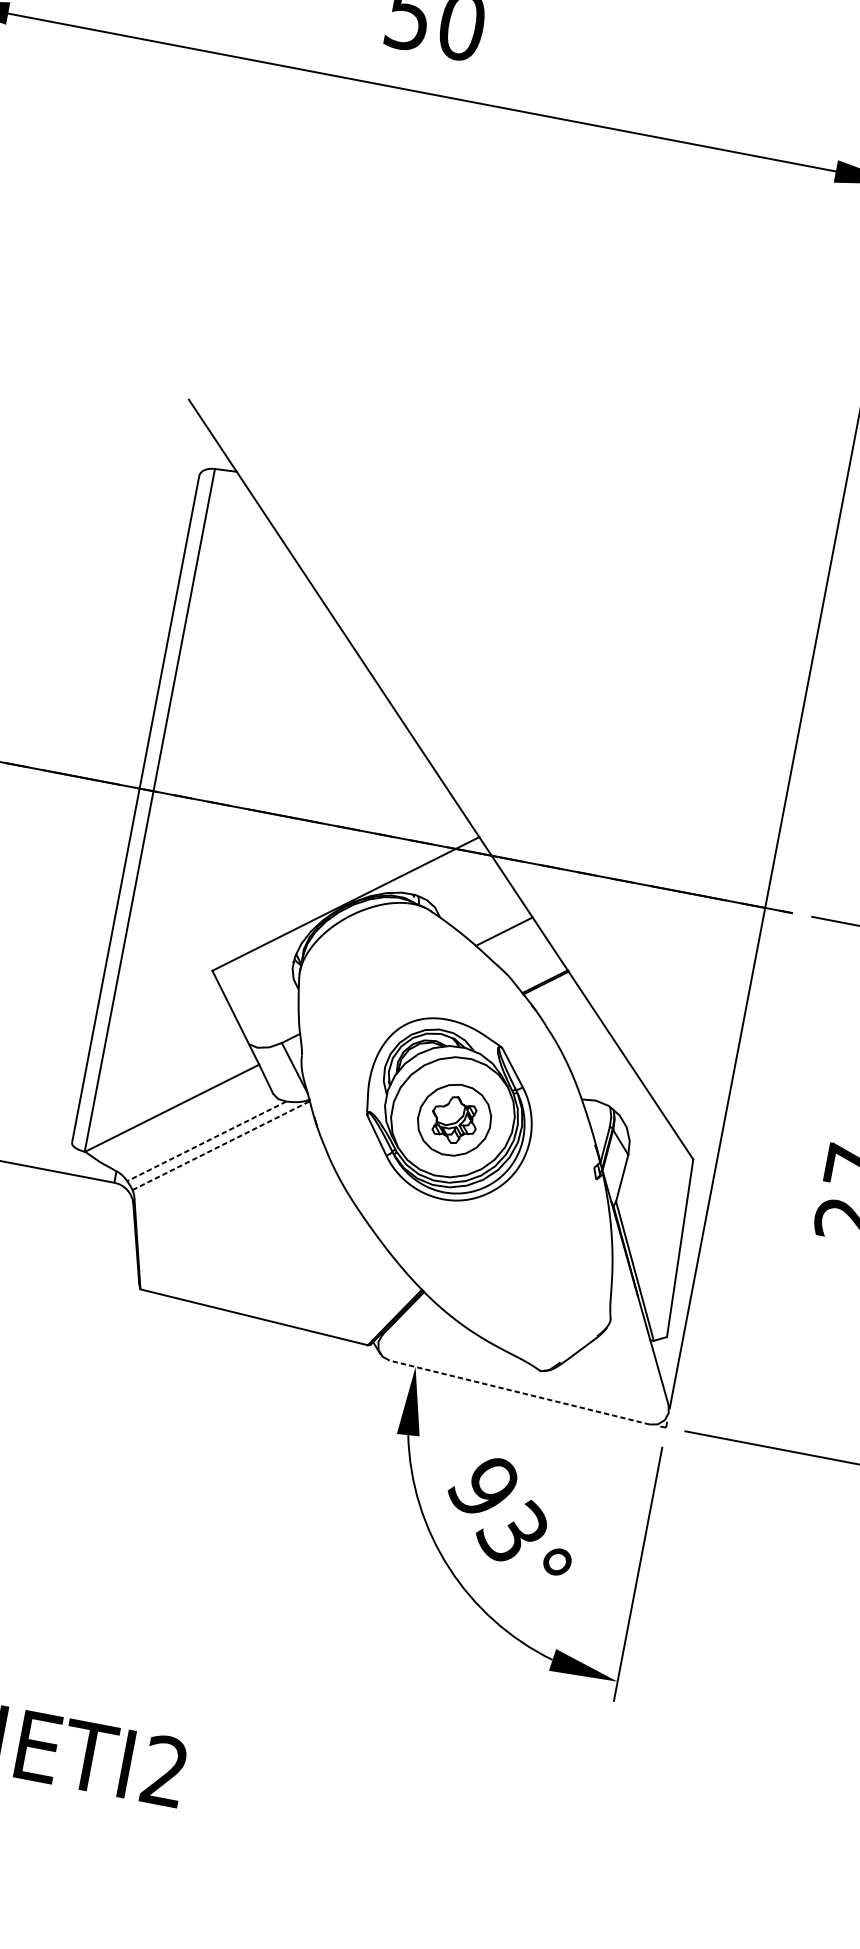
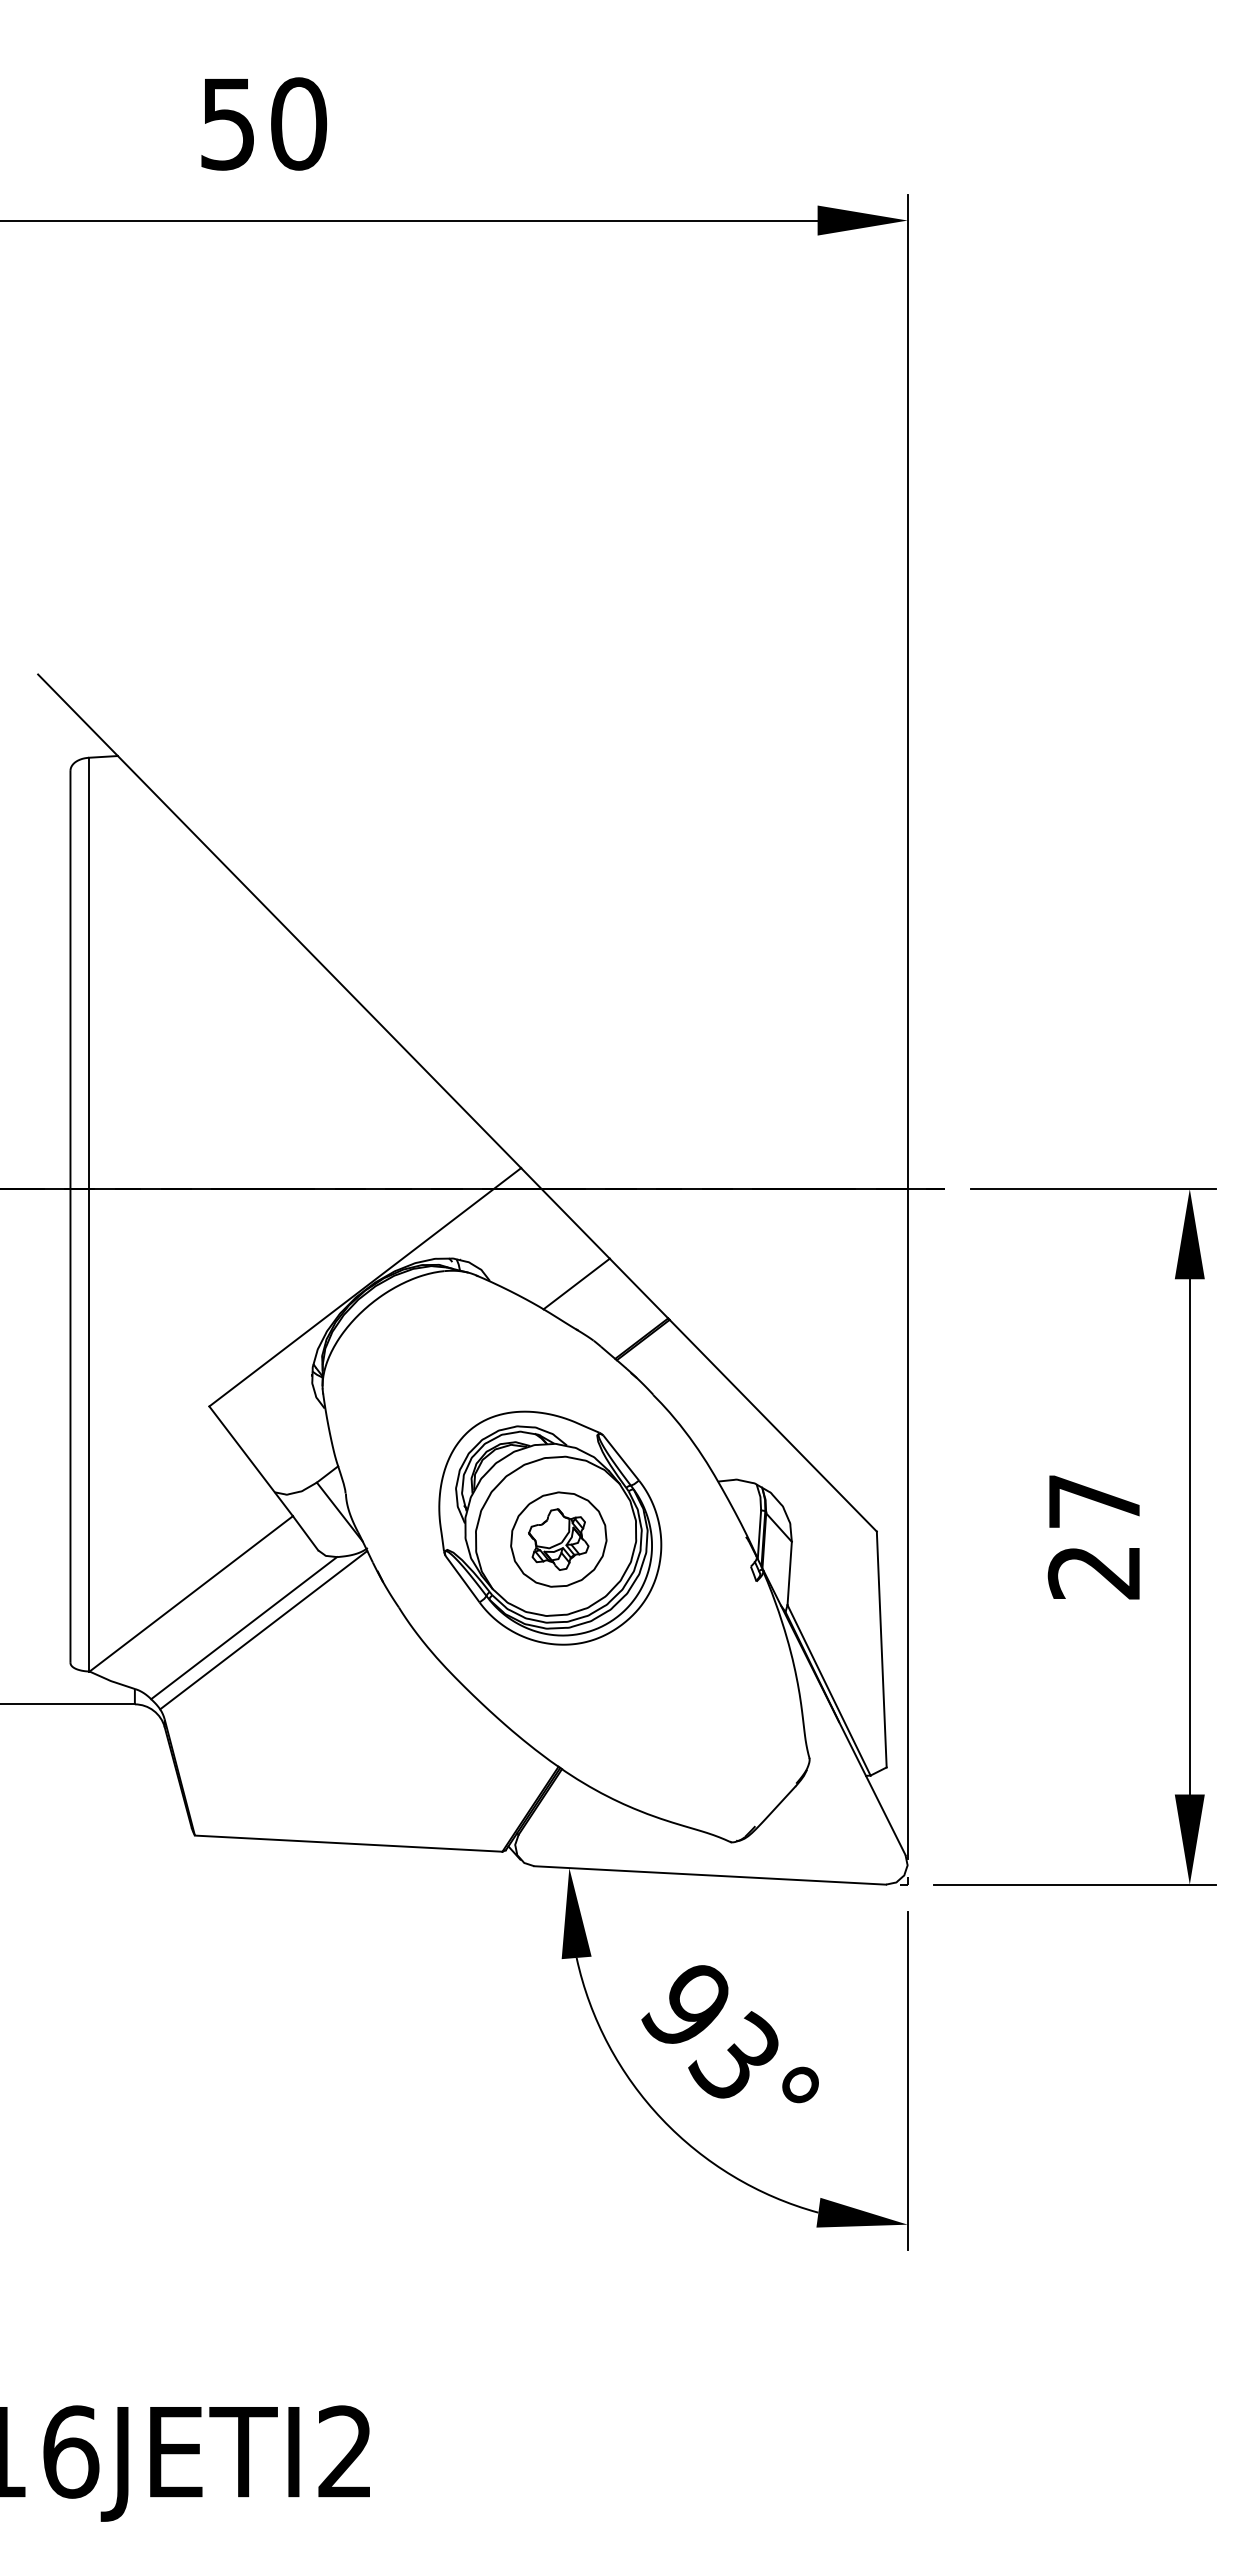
line: (207, 1141) -> (244, 1628), dashed -> solid
line: (221, 1145) -> (264, 1629), dashed -> solid
line: (519, 1392) -> (709, 1875), dashed -> solid

